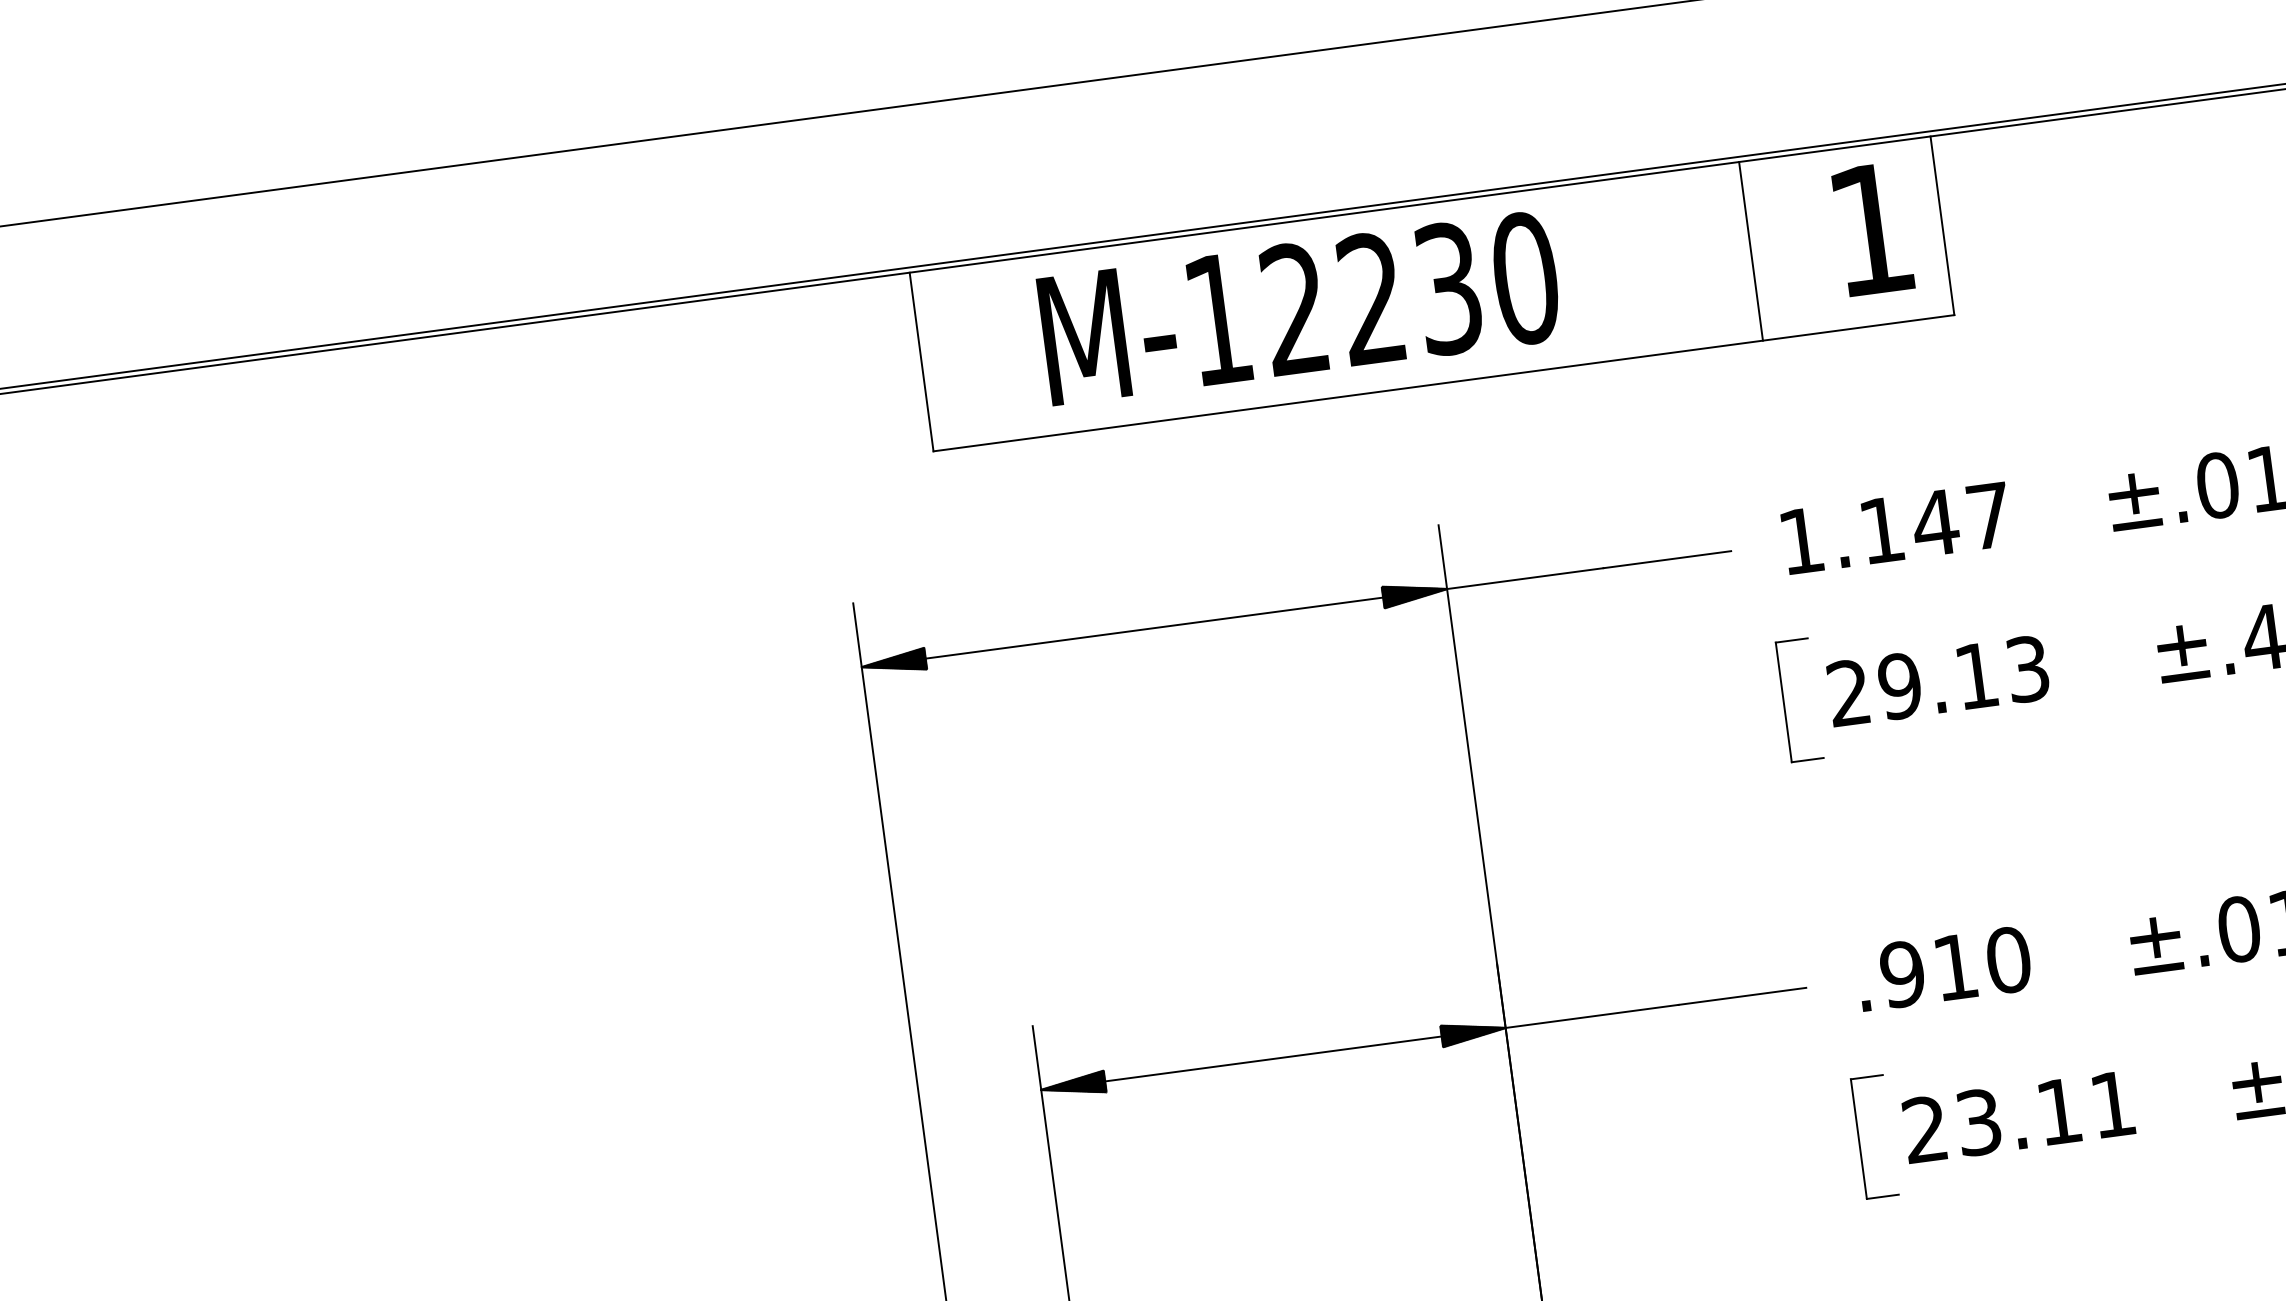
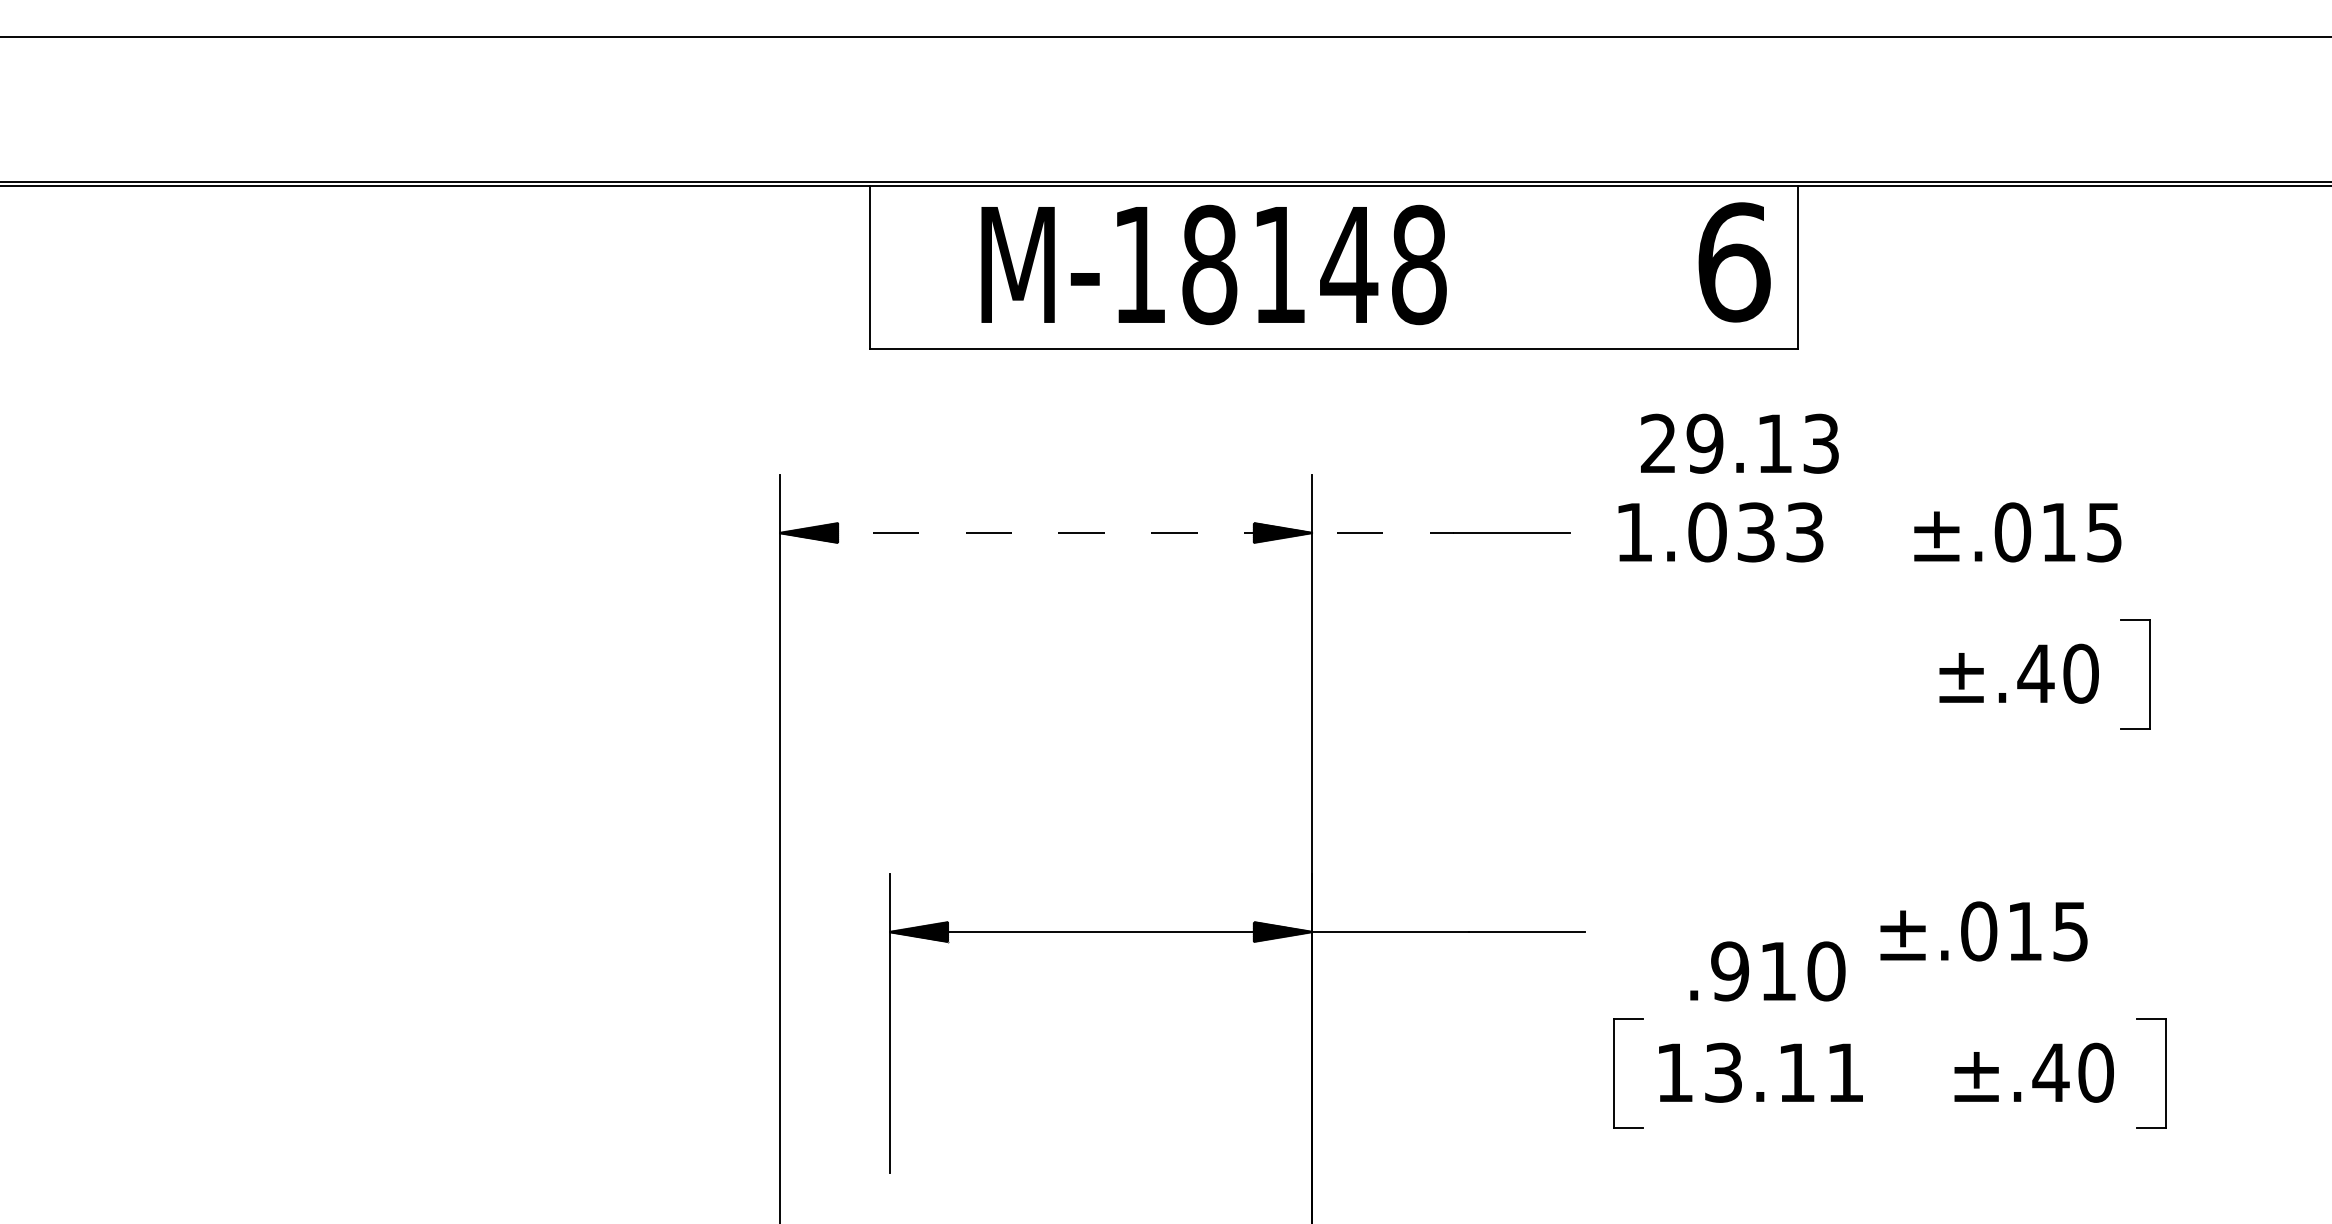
text: (1872, 229) -> (1734, 262), 1 -> 6
line: (1750, 251) -> (1623, 267), removed
text: (1410, 293) -> (1314, 264), M-12230 -> M-18148
text: (1934, 523) -> (1755, 532), 1.147 -> 1.033
line: (1233, 618) -> (1117, 533), solid -> dashed
text: (1937, 680) -> (1739, 443), moved
part: (1784, 702) -> (1599, 674), removed
text: (1943, 968) -> (1767, 971), moved
text: (1924, 1128) -> (1674, 1071), 23.11 -> 13.11

